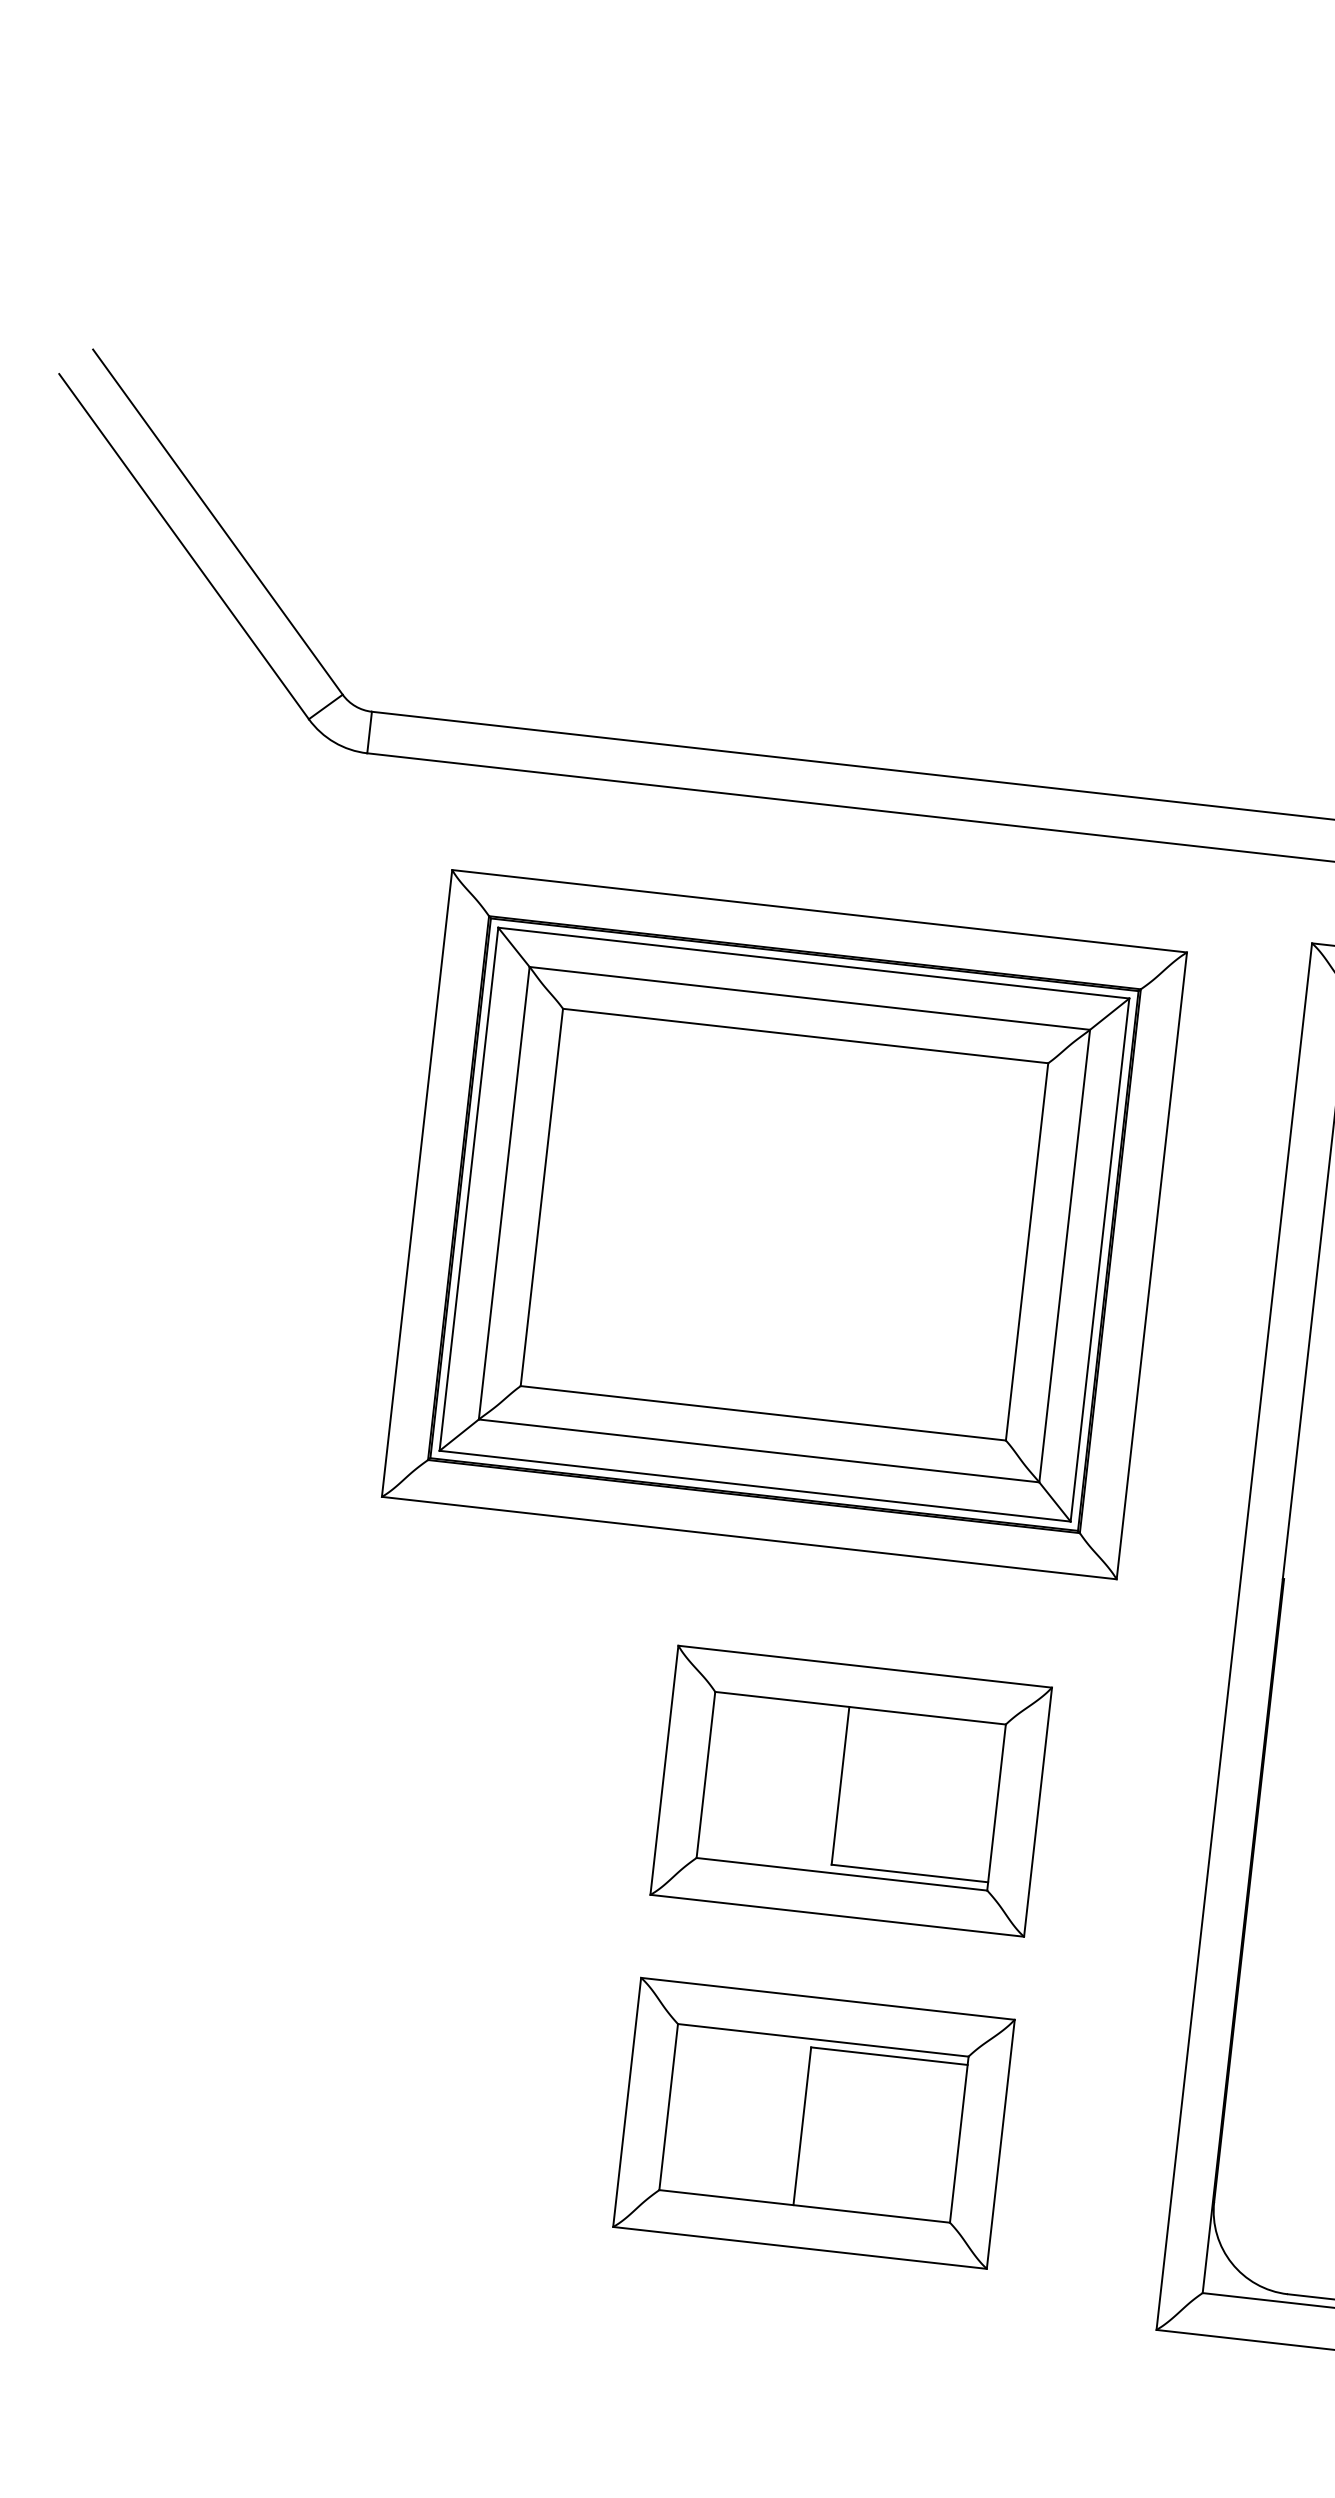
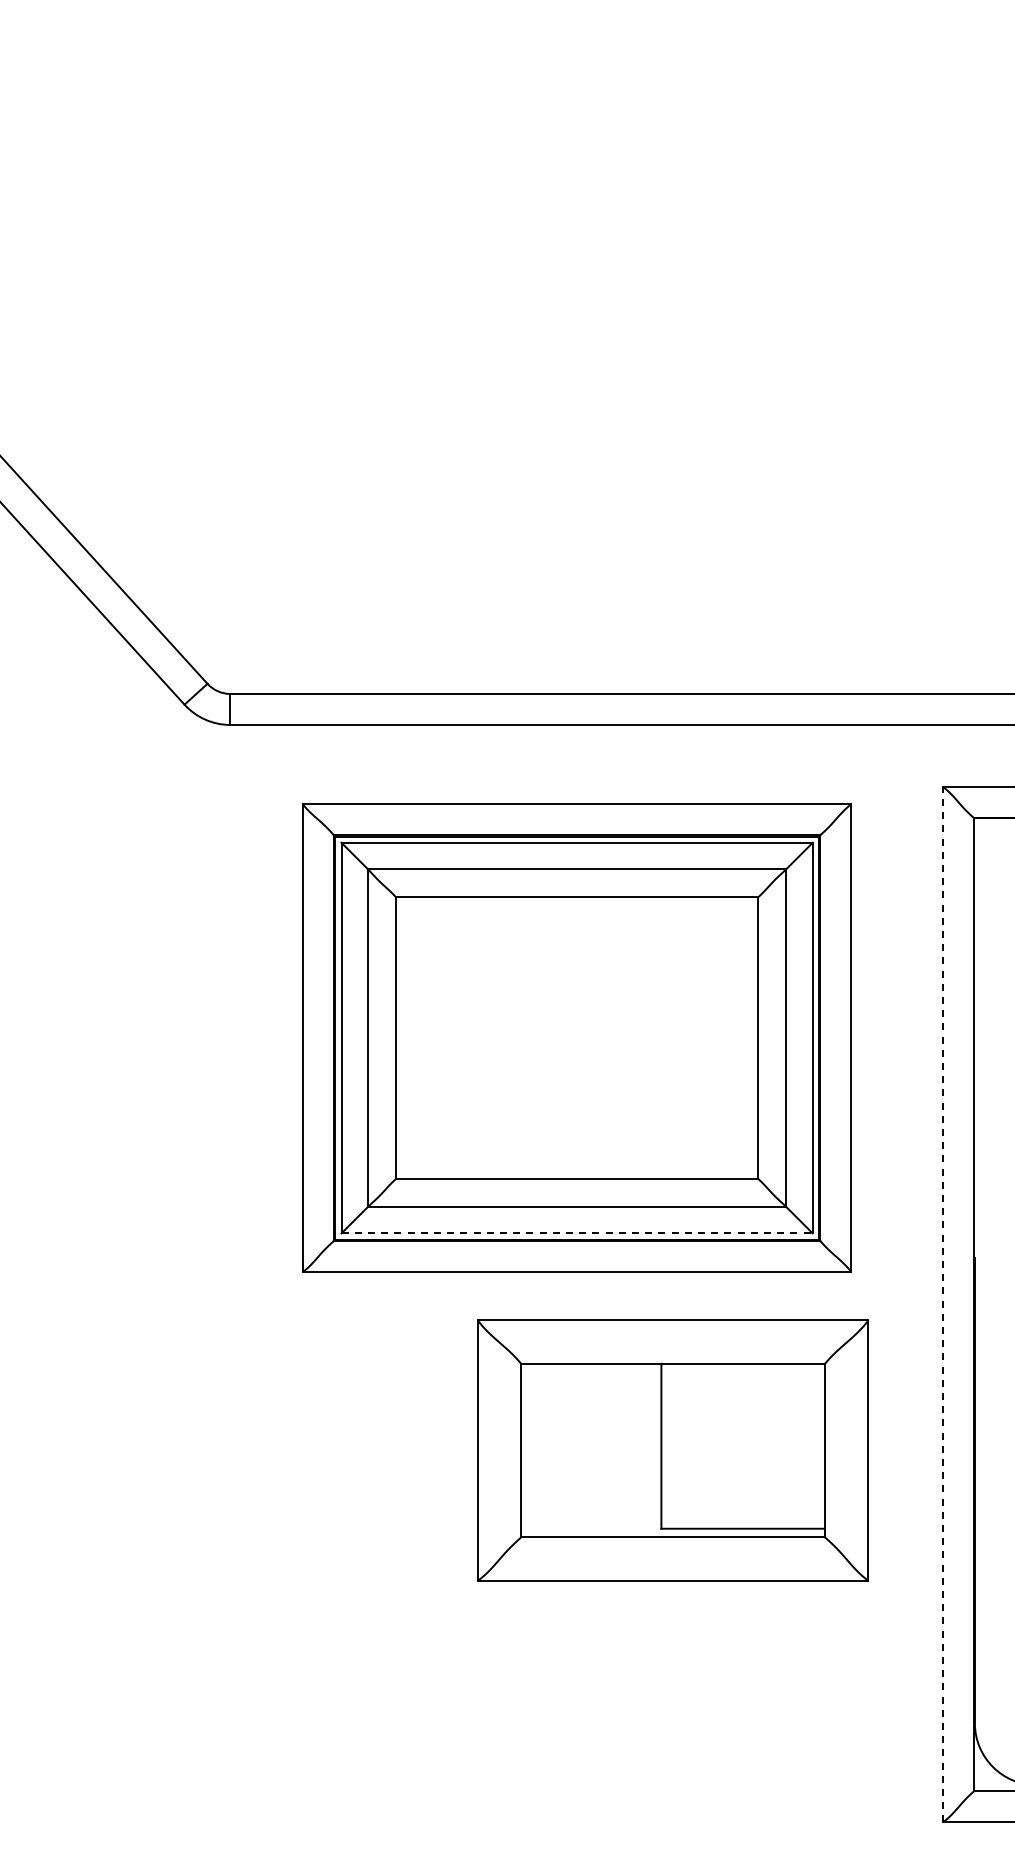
line: (755, 1486) -> (577, 1233), solid -> dashed
line: (1233, 1636) -> (942, 1304), solid -> dashed
part: (851, 1790) -> (673, 1449), size x1.4
part: (814, 2122) -> (673, 1697), removed

